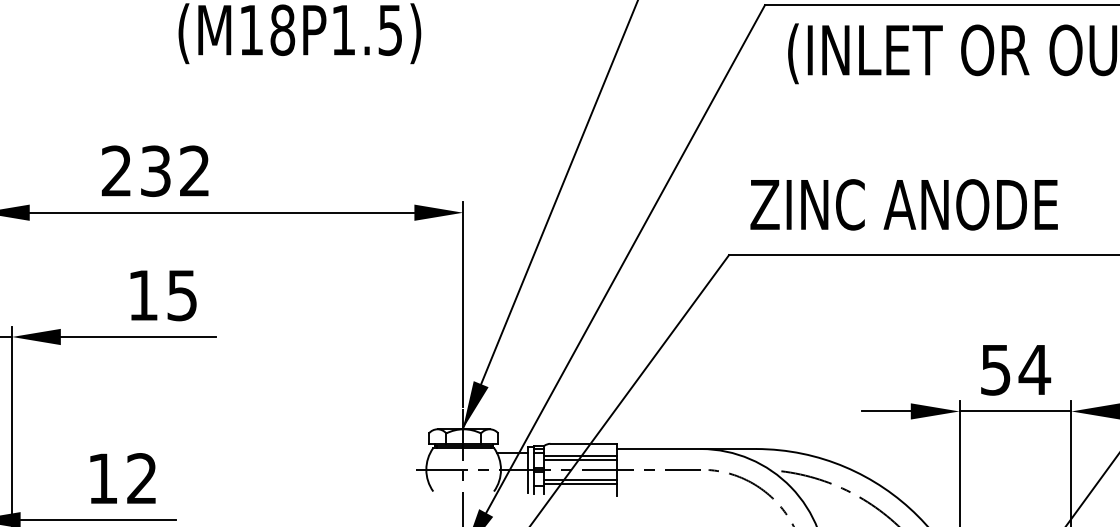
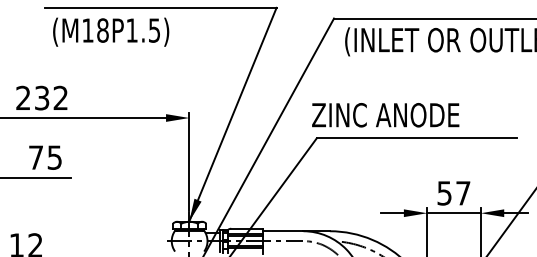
text: (903, 205) -> (385, 115), moved
text: (141, 295) -> (35, 157), 15 -> 75
text: (1035, 370) -> (463, 193), 54 -> 57

